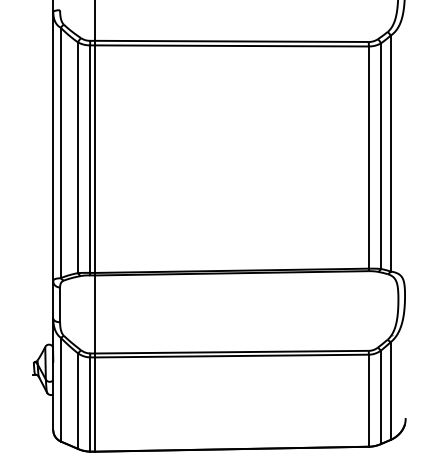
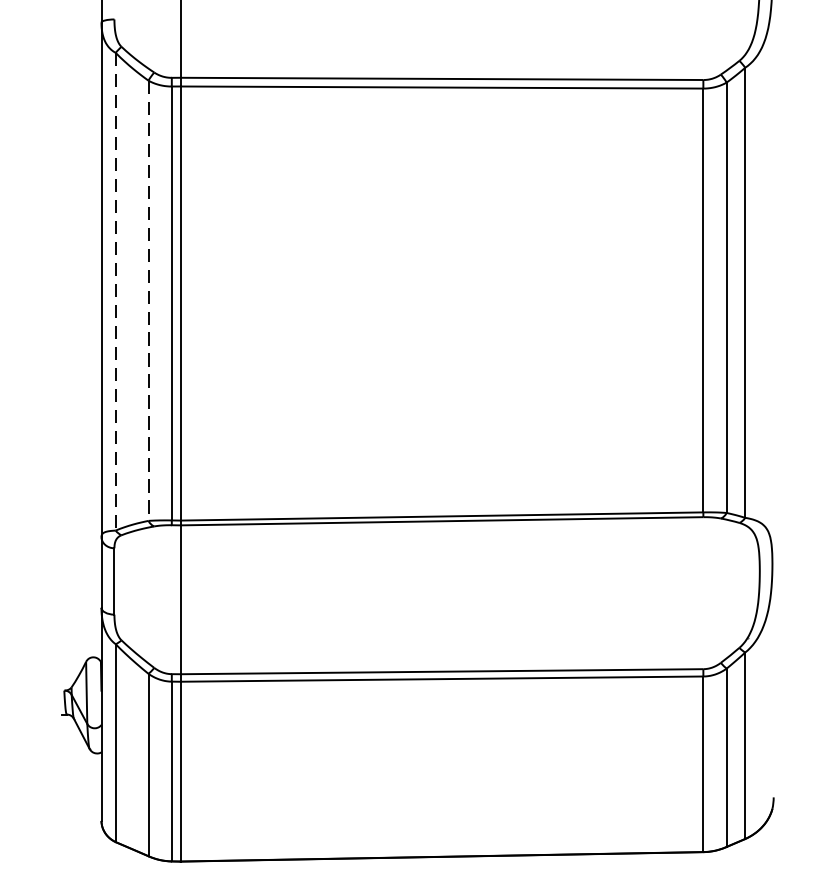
line: (60, 153) -> (115, 292), solid -> dashed
line: (77, 158) -> (147, 302), solid -> dashed

